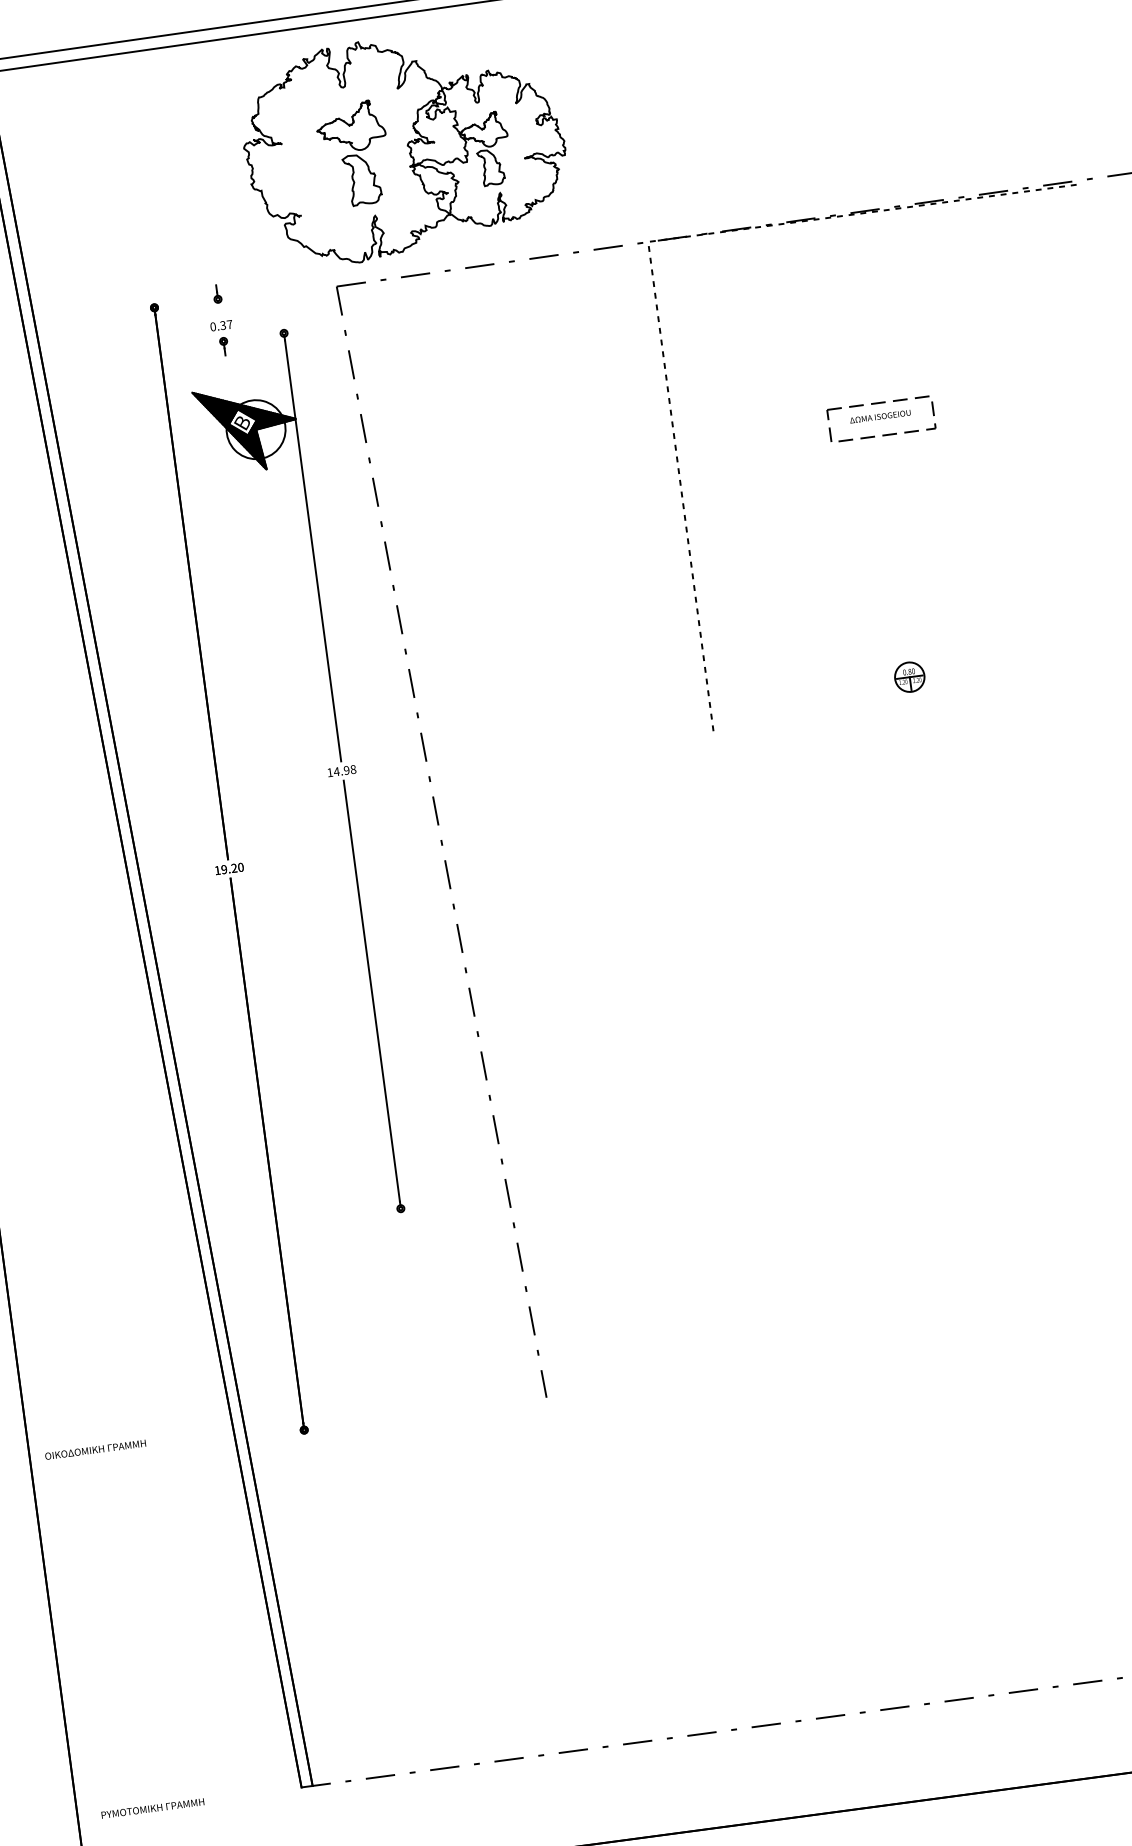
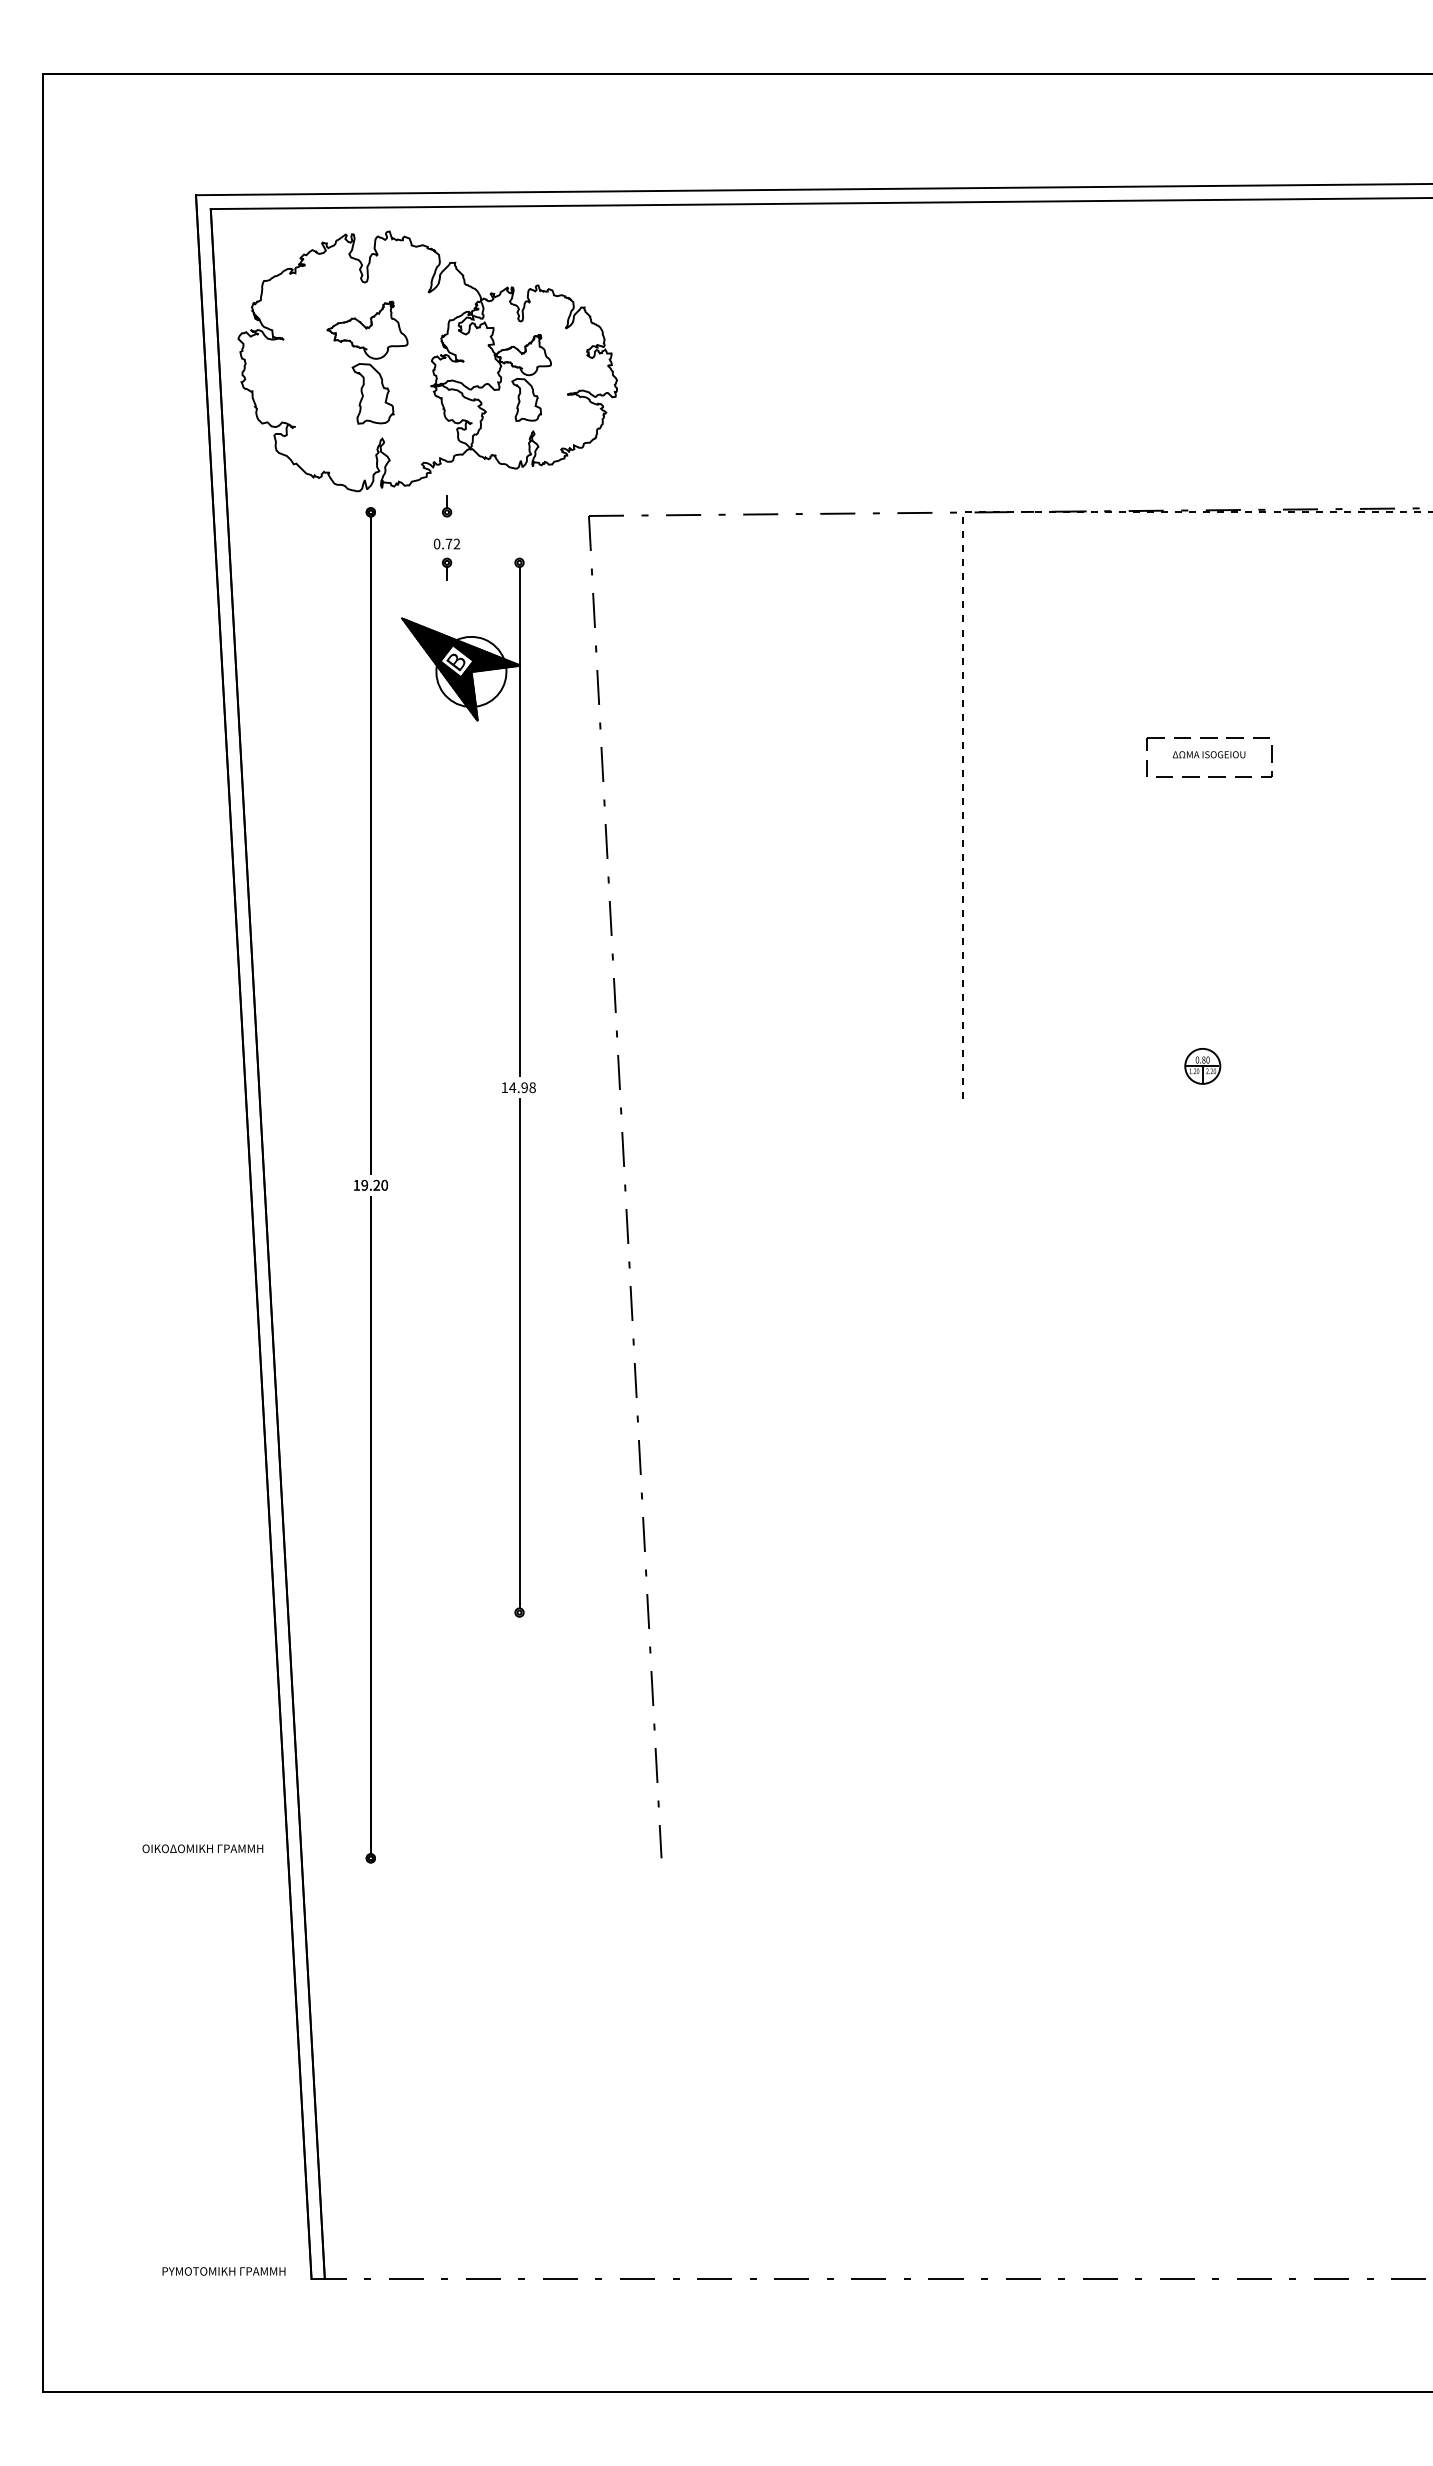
part: (404, 146) -> (427, 361), moved
text: (226, 324) -> (452, 543), 0.37 -> 0.72
text: (95, 1449) -> (202, 1848), moved
text: (152, 1808) -> (223, 2271), moved

